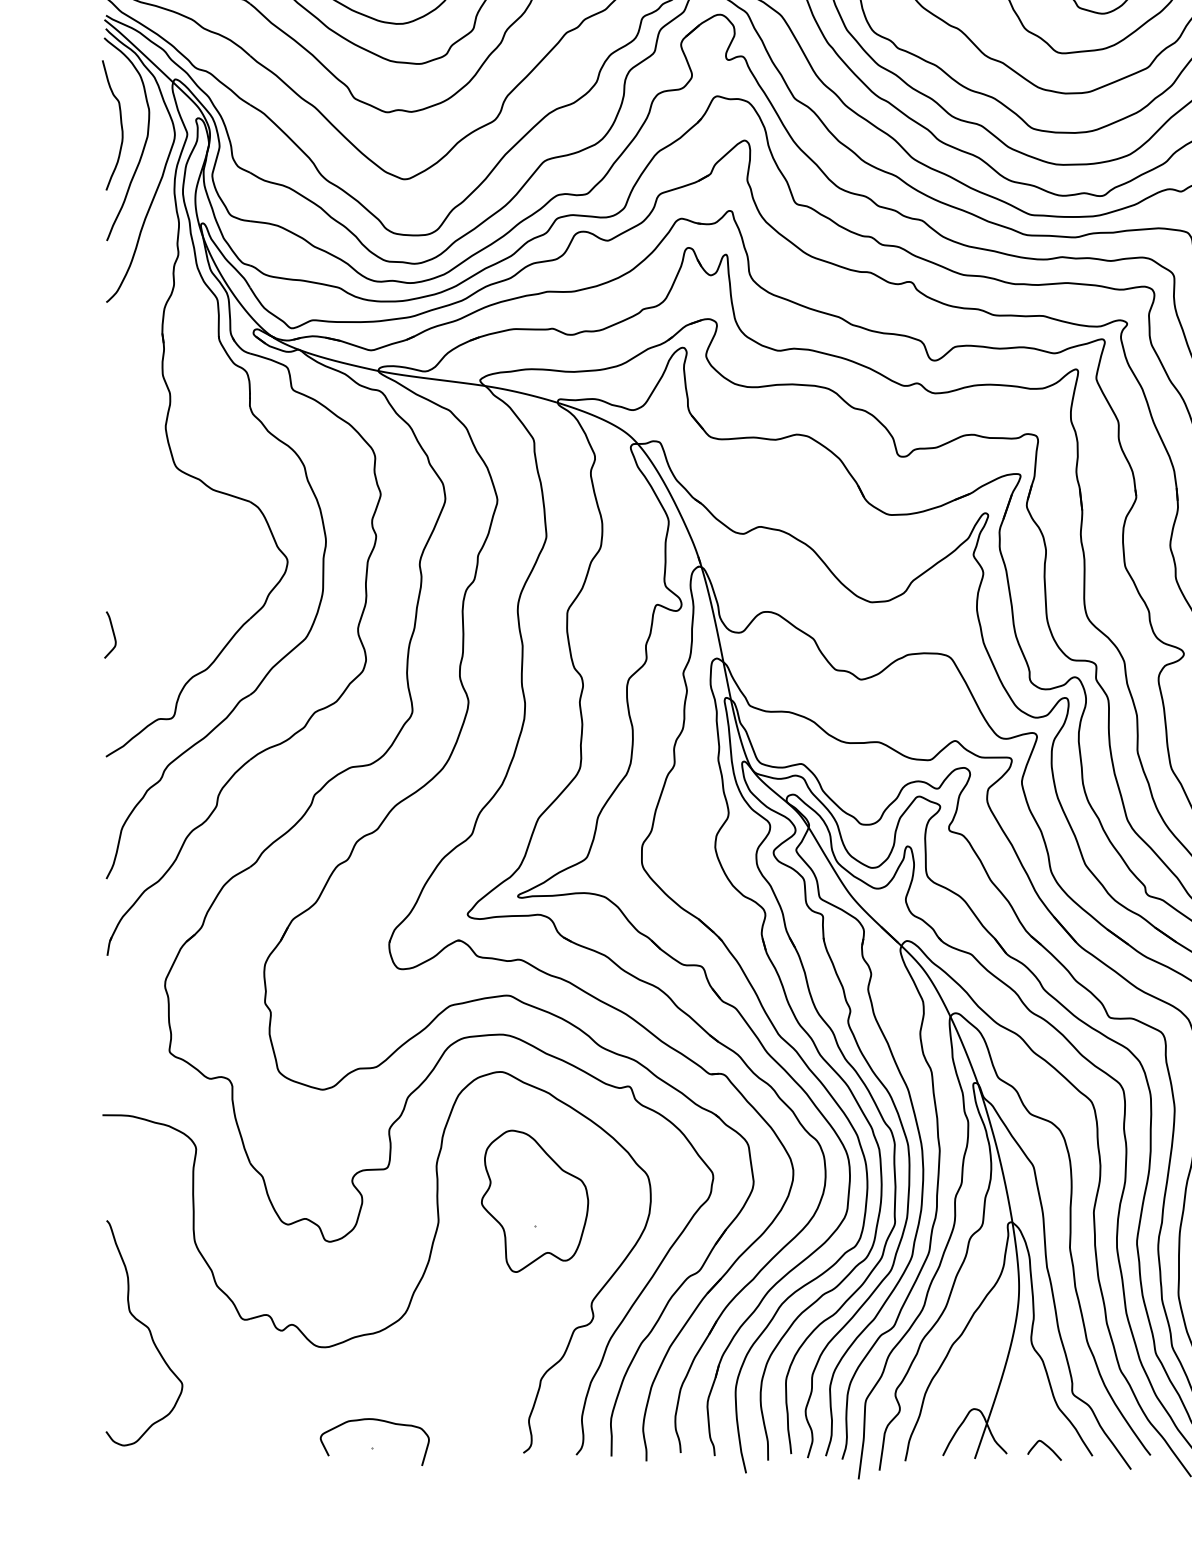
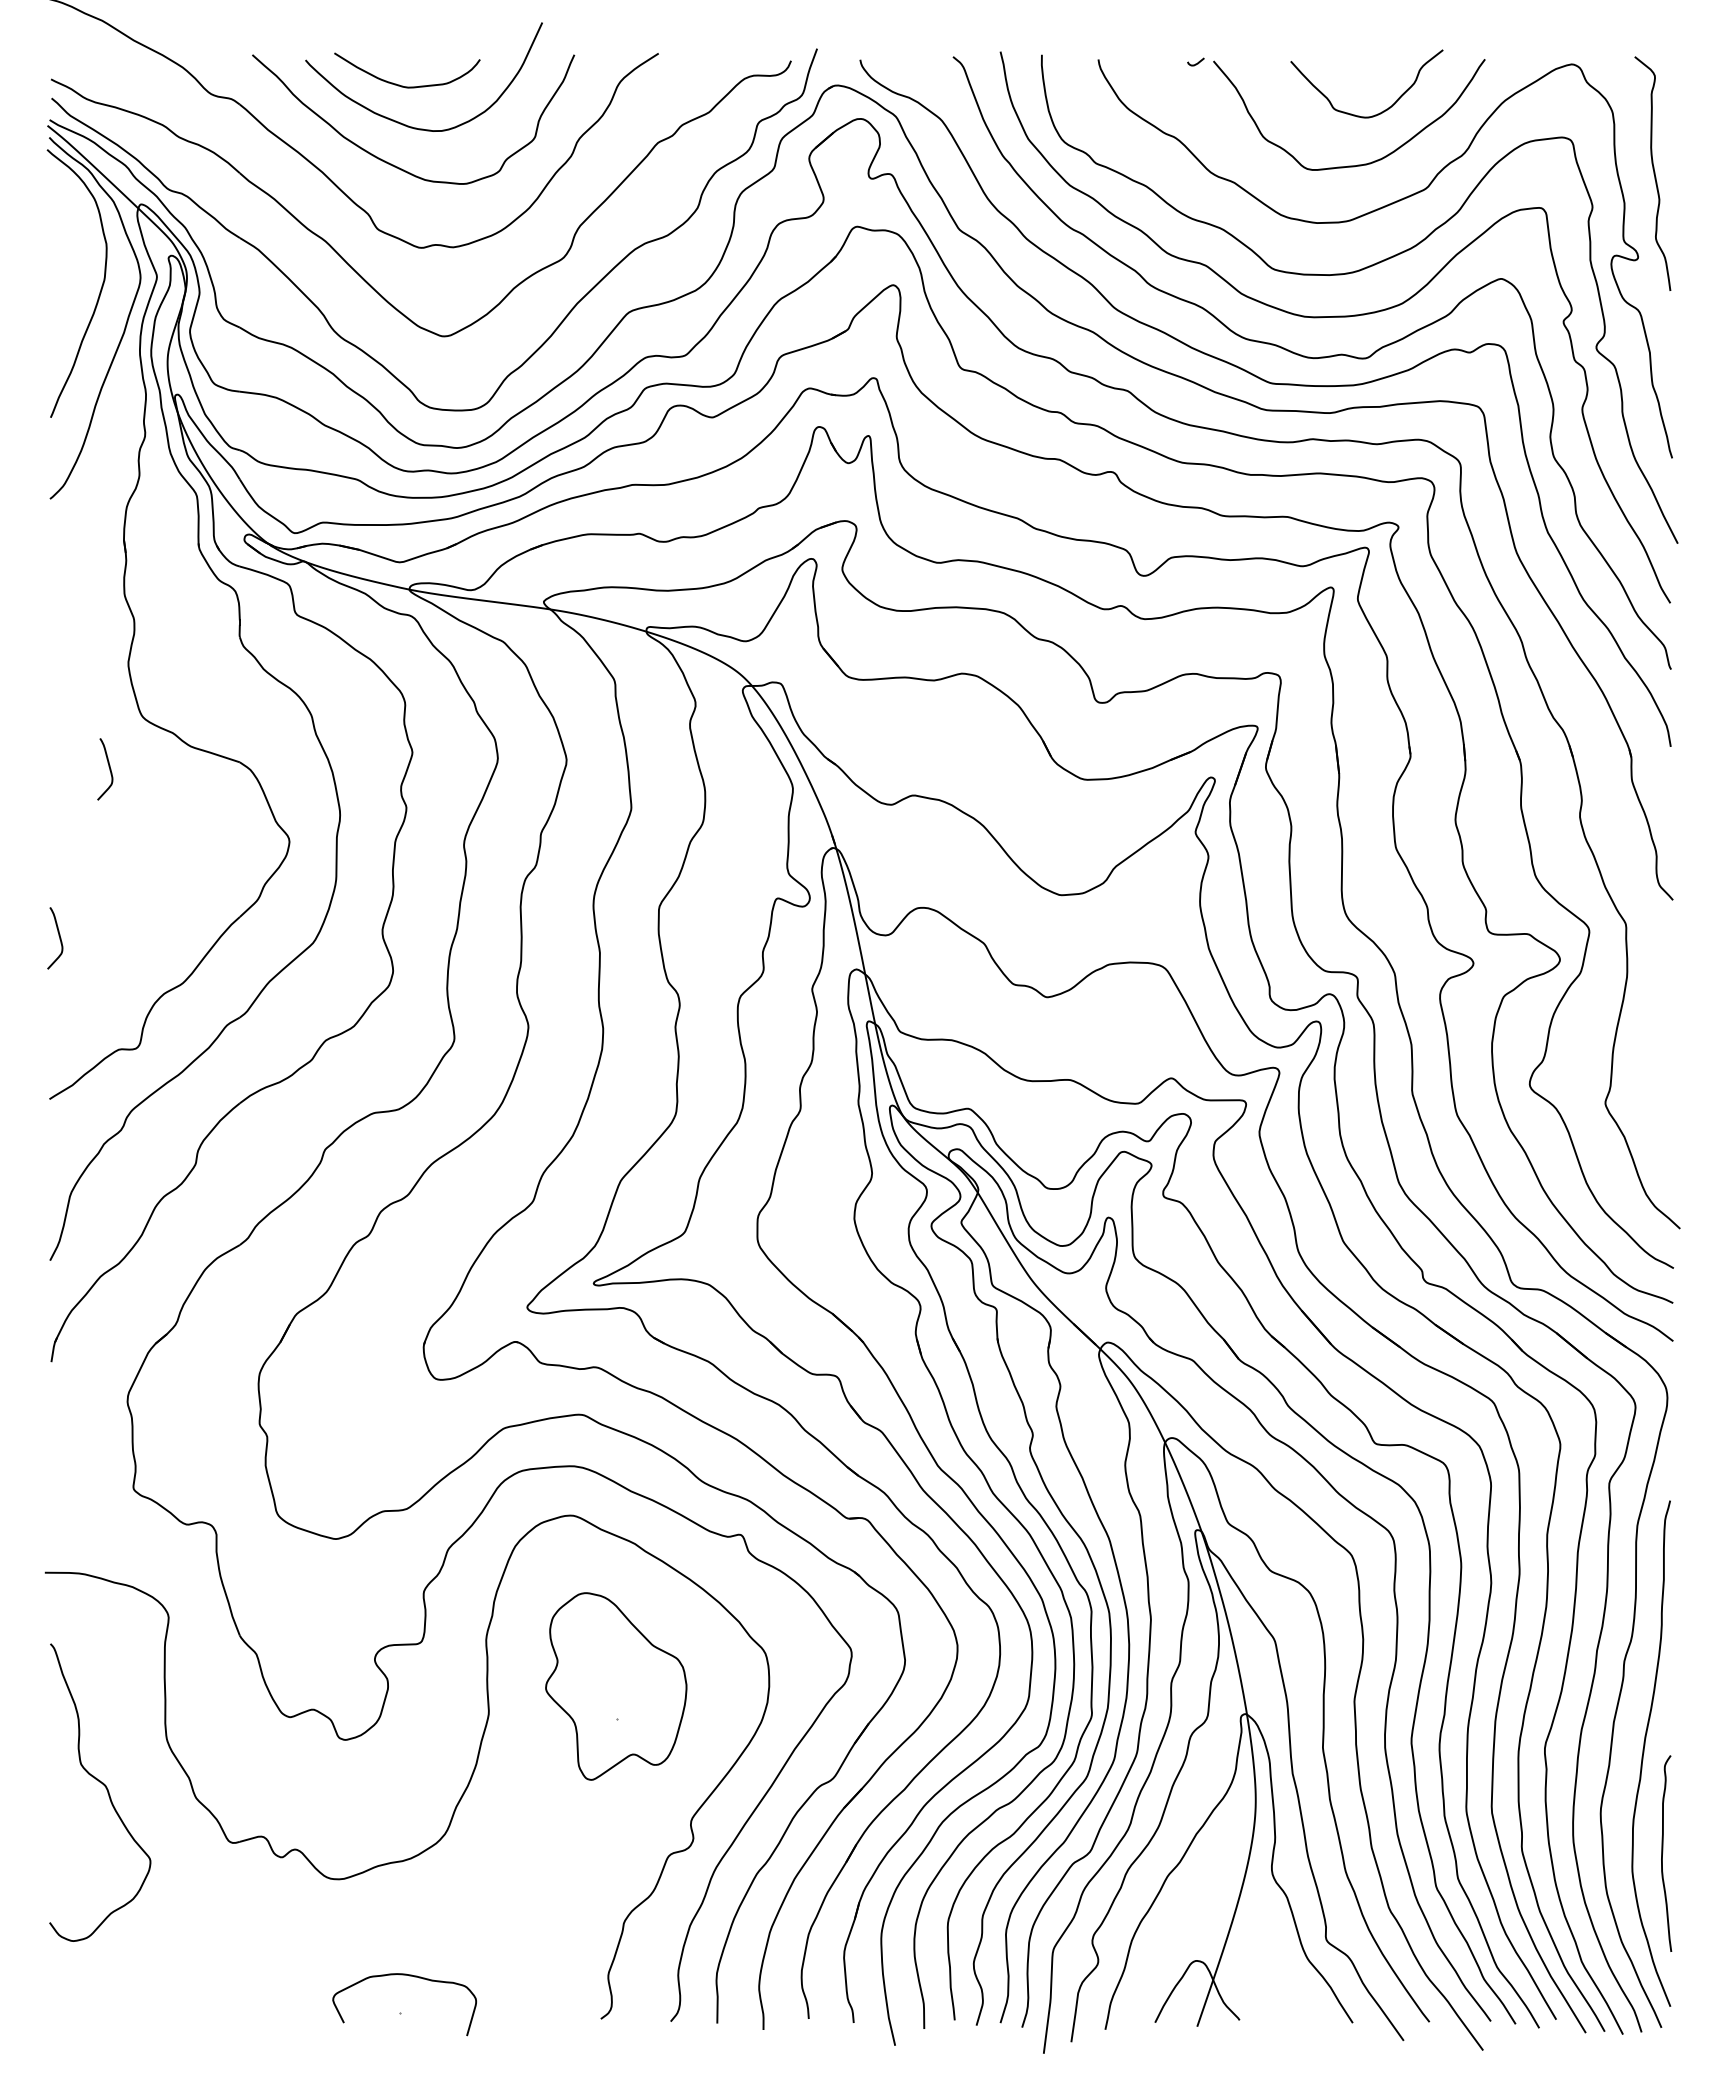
curve: (121, 125) -> (69, 265), removed
curve: (151, 507) -> (109, 769), added
curve: (149, 1331) -> (106, 1790), moved
curve: (1047, 1447) -> (1293, 2011), removed

